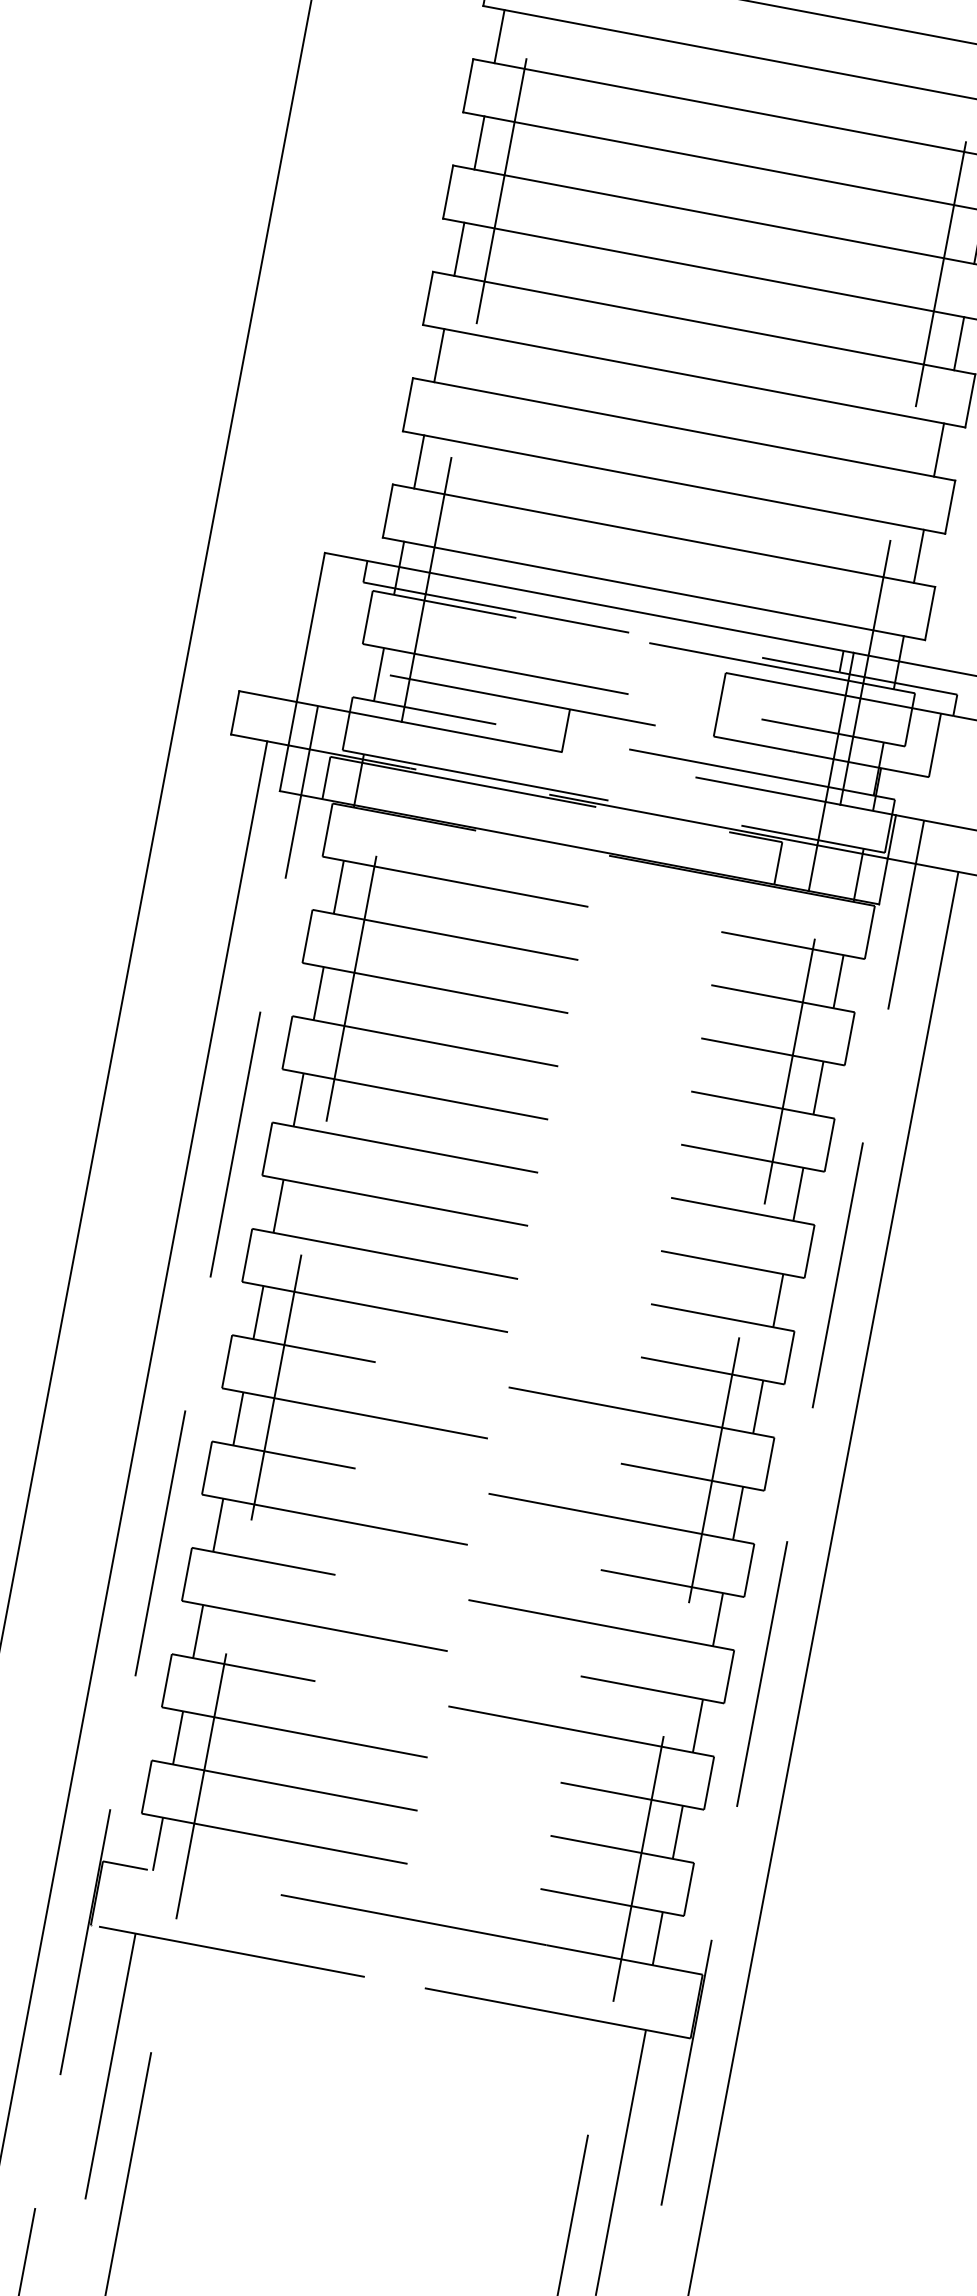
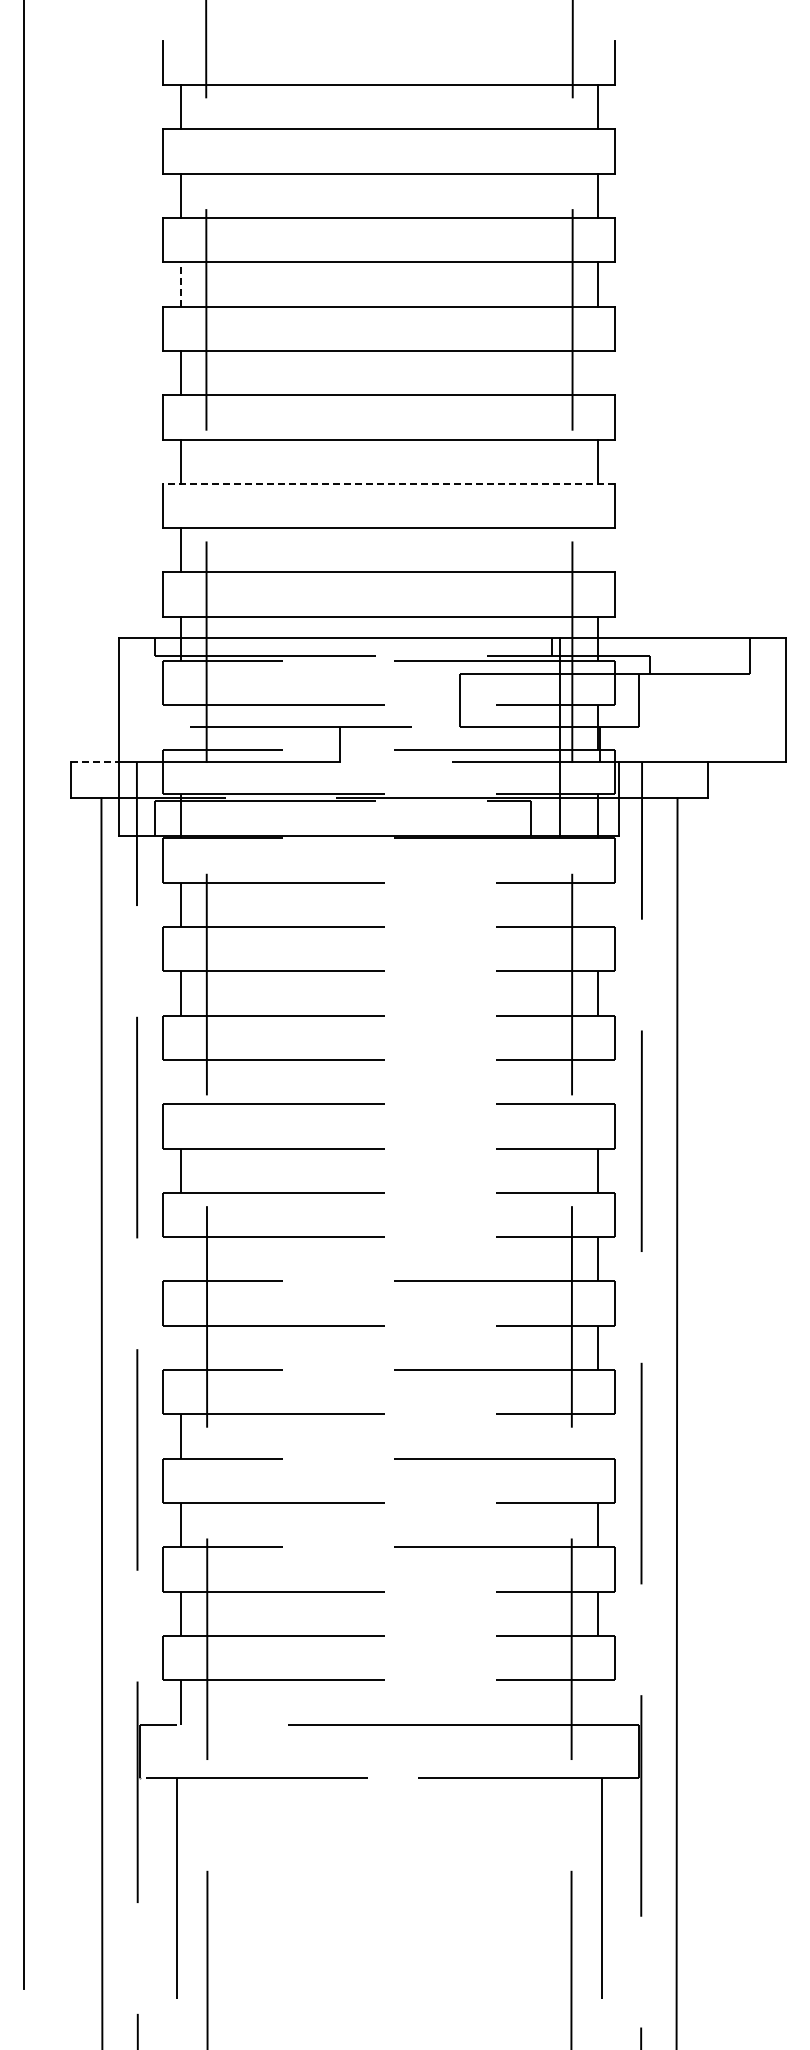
line: (480, 141) -> (181, 283), solid -> dashed
line: (958, 342) -> (597, 372), removed
line: (684, 428) -> (389, 483), solid -> dashed
line: (918, 556) -> (597, 550), removed
line: (379, 674) -> (181, 727), removed
line: (268, 697) -> (95, 762), solid -> dashed
line: (838, 981) -> (597, 904), removed
line: (299, 1099) -> (181, 1081), removed
line: (798, 1193) -> (597, 1081), removed
line: (258, 1312) -> (181, 1259), removed
line: (238, 1418) -> (181, 1347), removed
line: (717, 1619) -> (597, 1436), removed
line: (657, 1938) -> (597, 1702), removed

